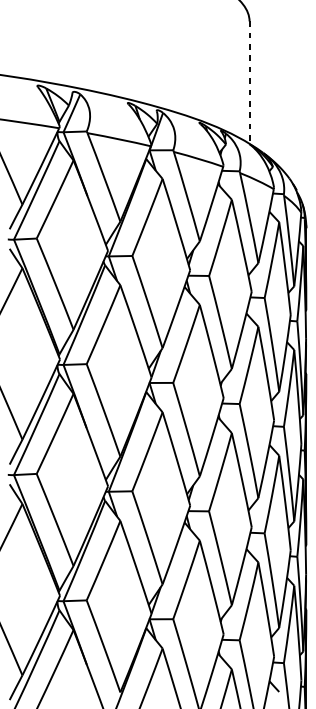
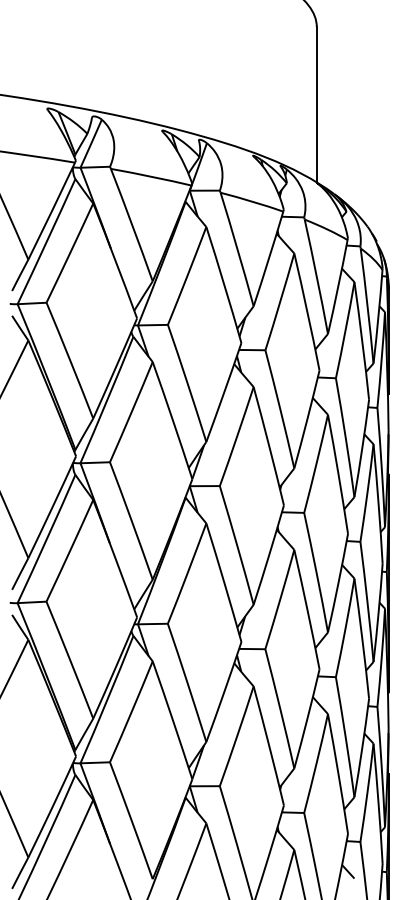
line: (249, 82) -> (316, 104), dashed -> solid

